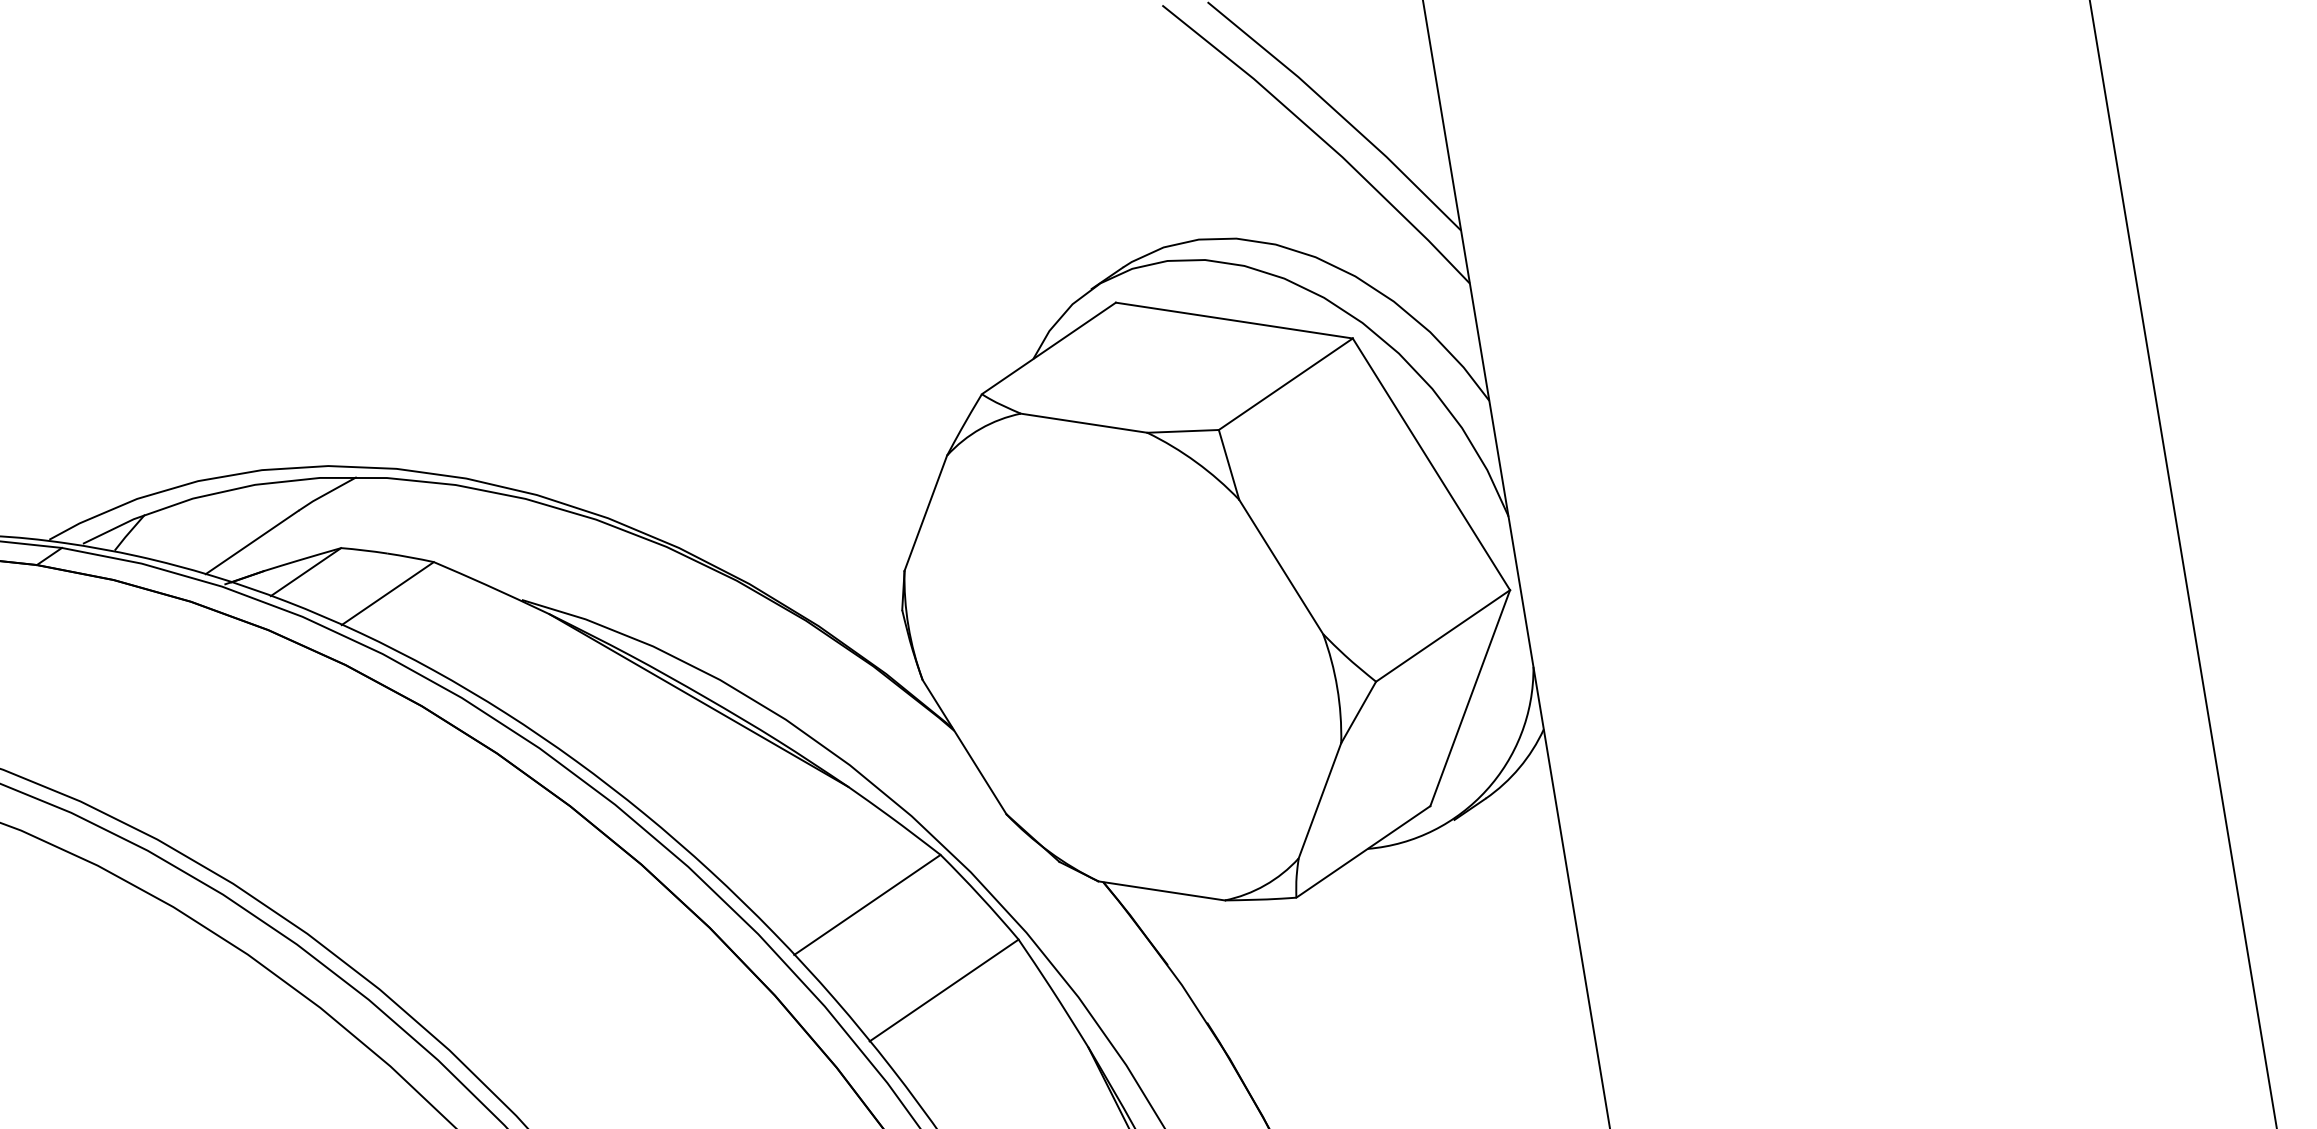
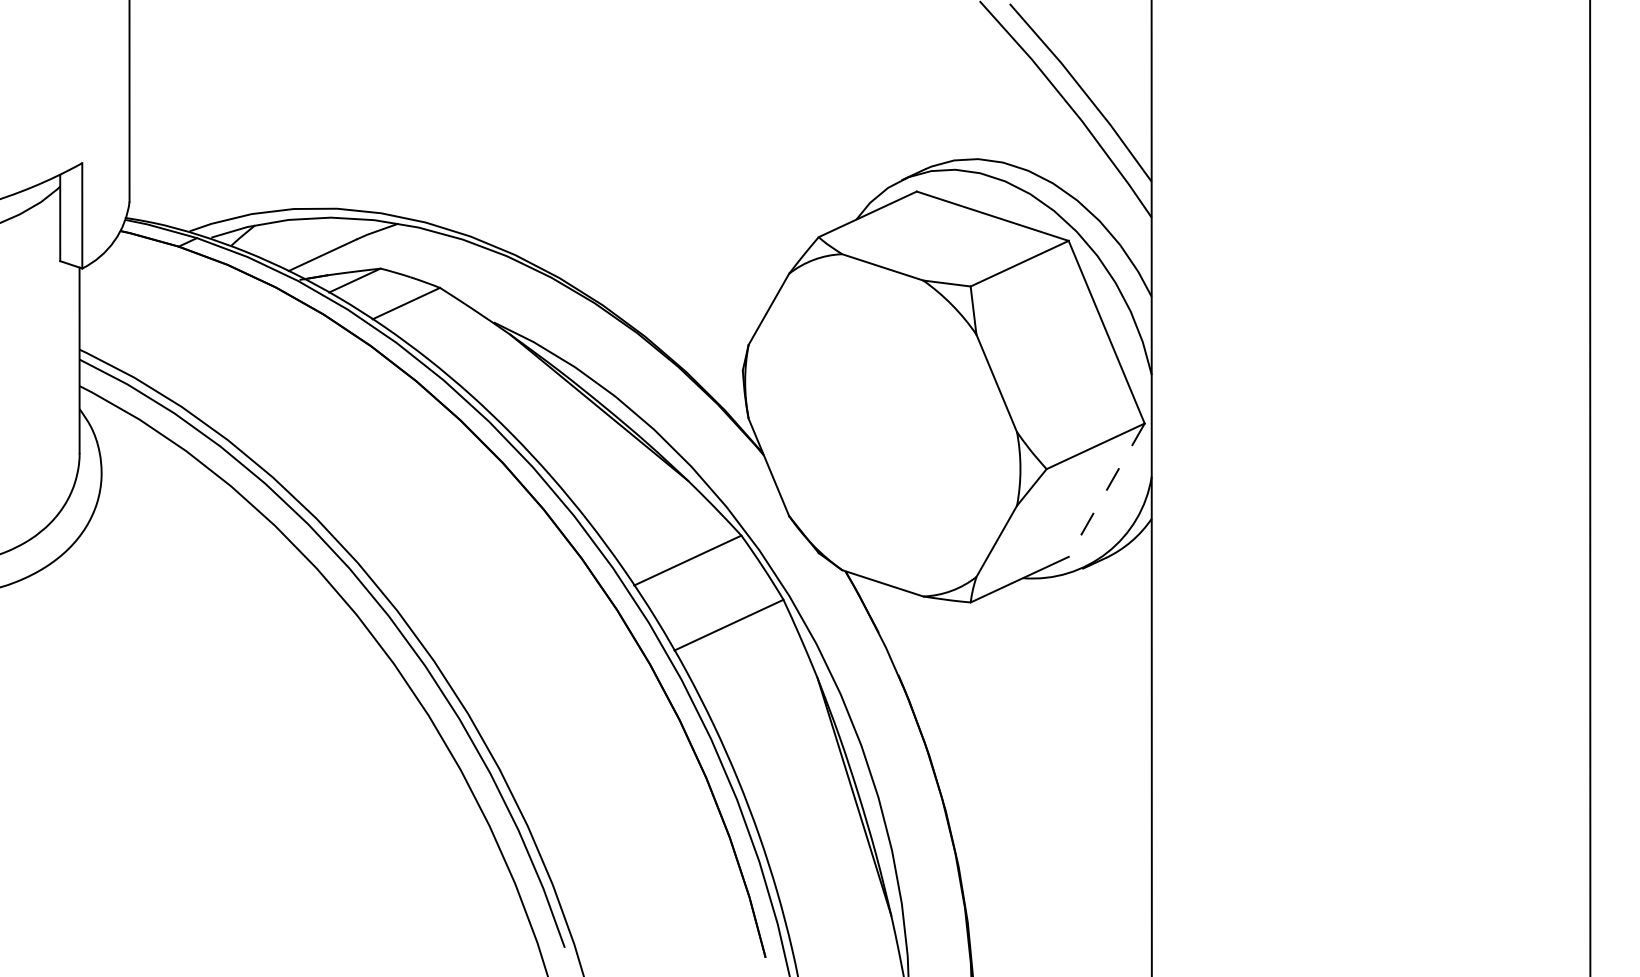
line: (1469, 698) -> (1106, 490), solid -> dashed

